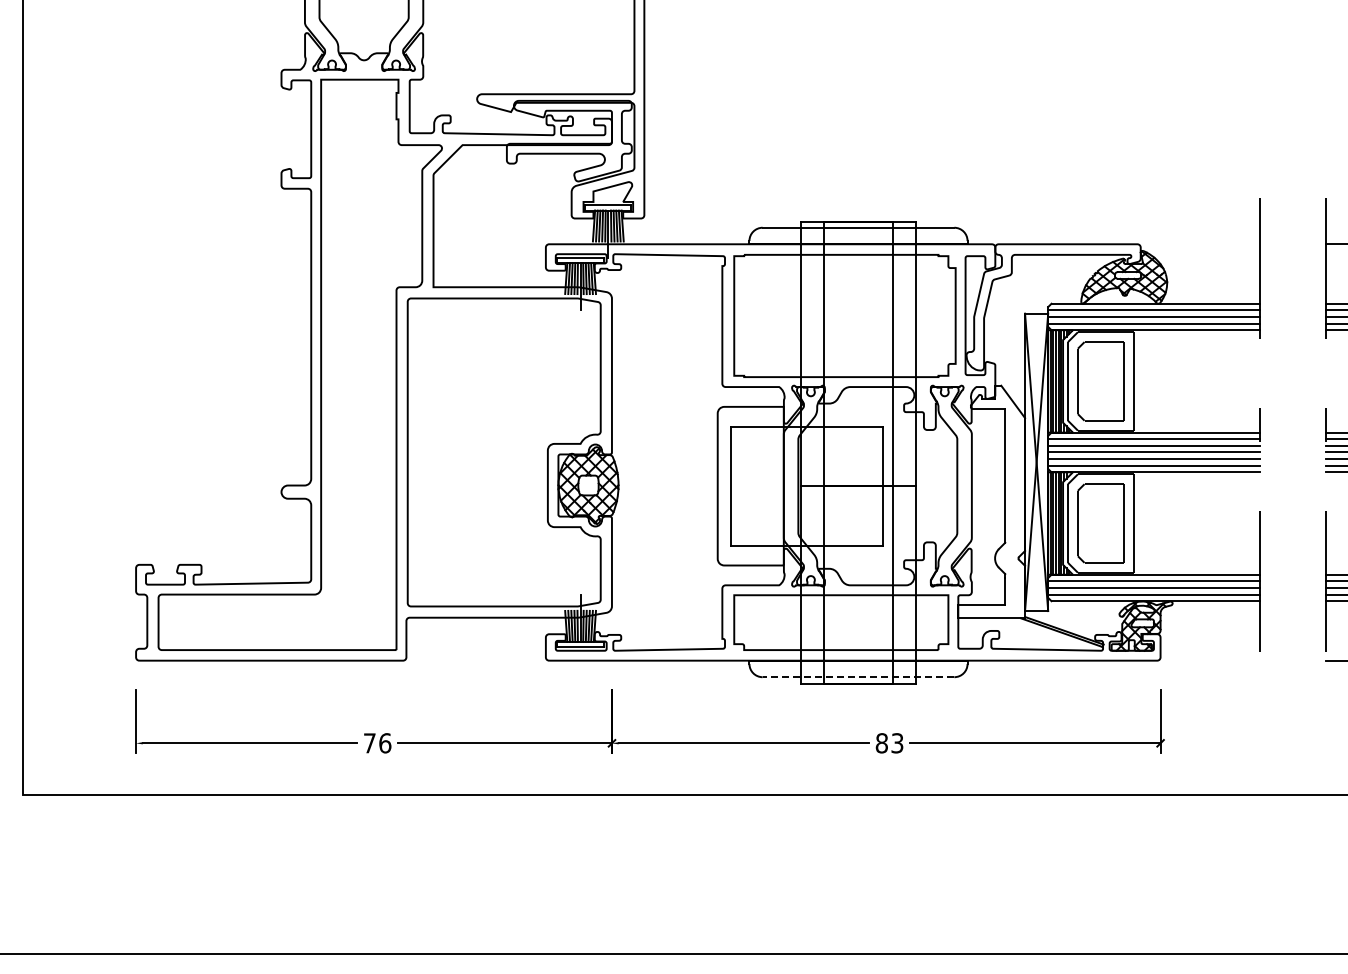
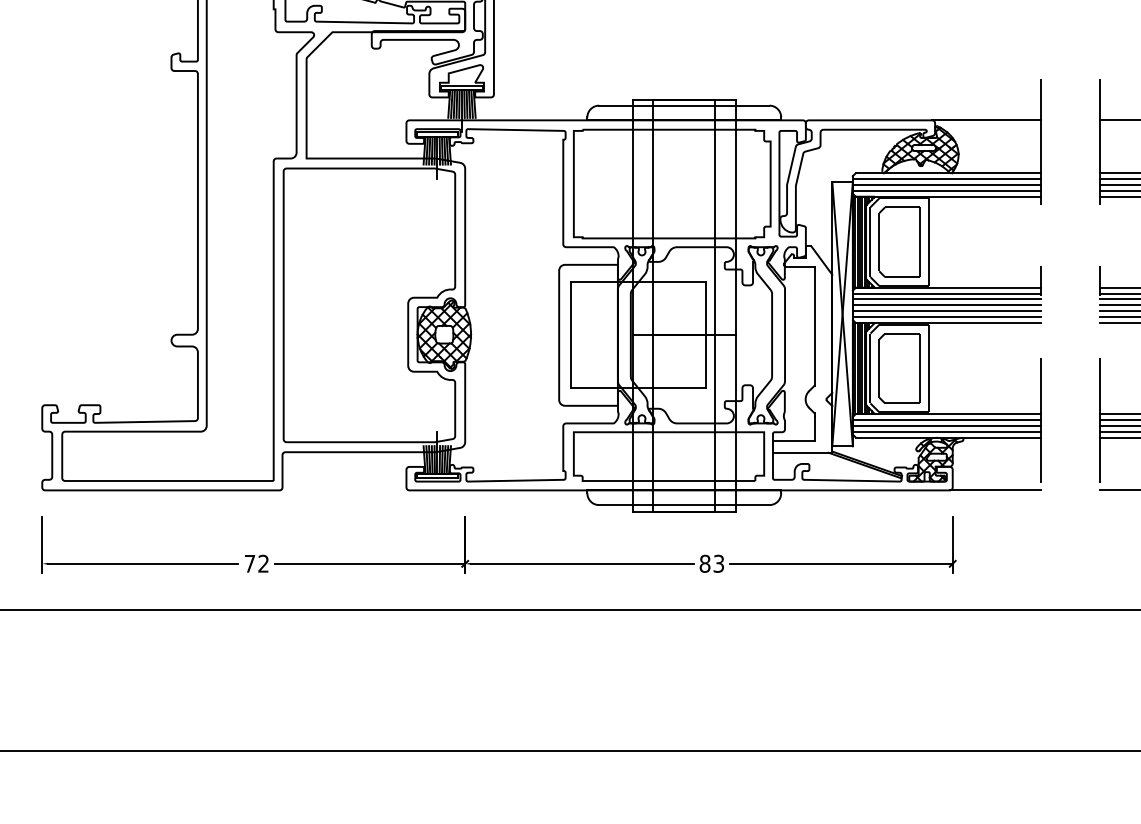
line: (1198, 244) -> (986, 120), added
line: (1208, 660) -> (995, 490), added
line: (858, 677) -> (684, 505), dashed -> solid
text: (385, 743) -> (263, 564), 76 -> 72

